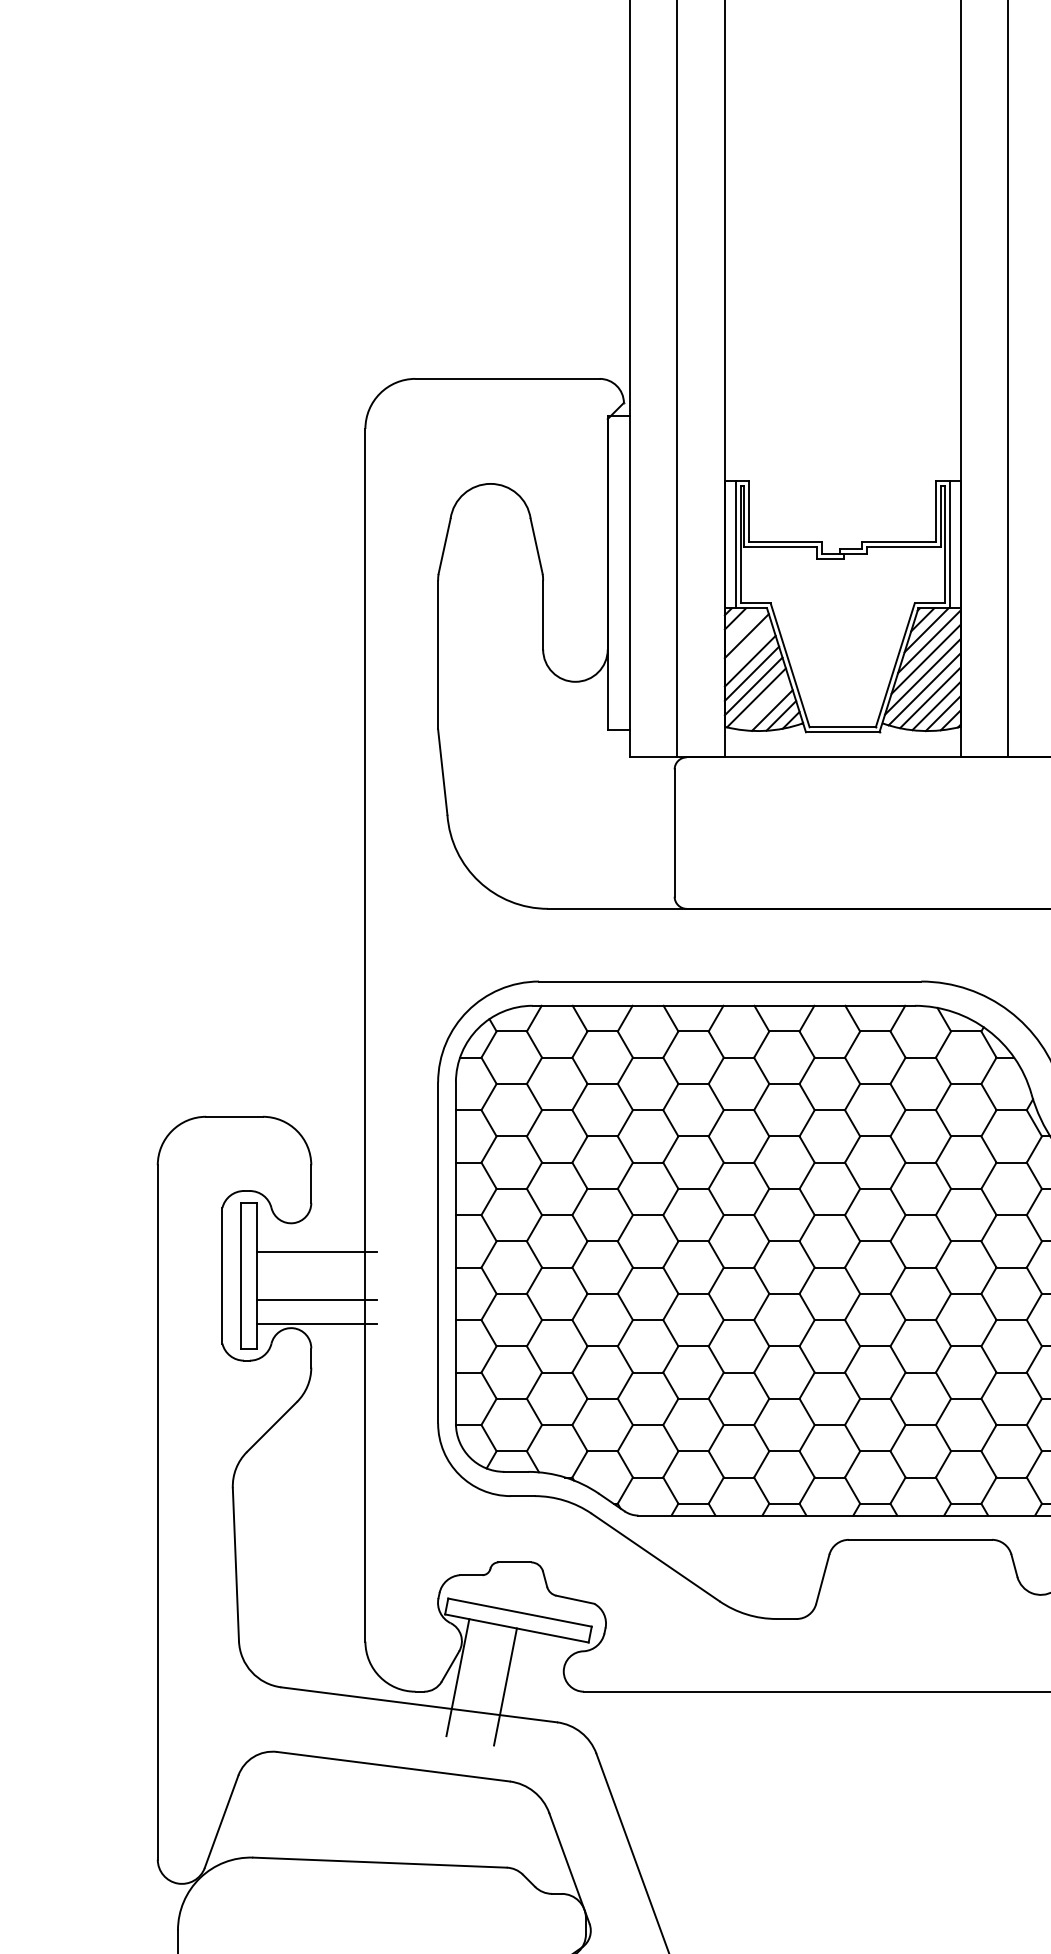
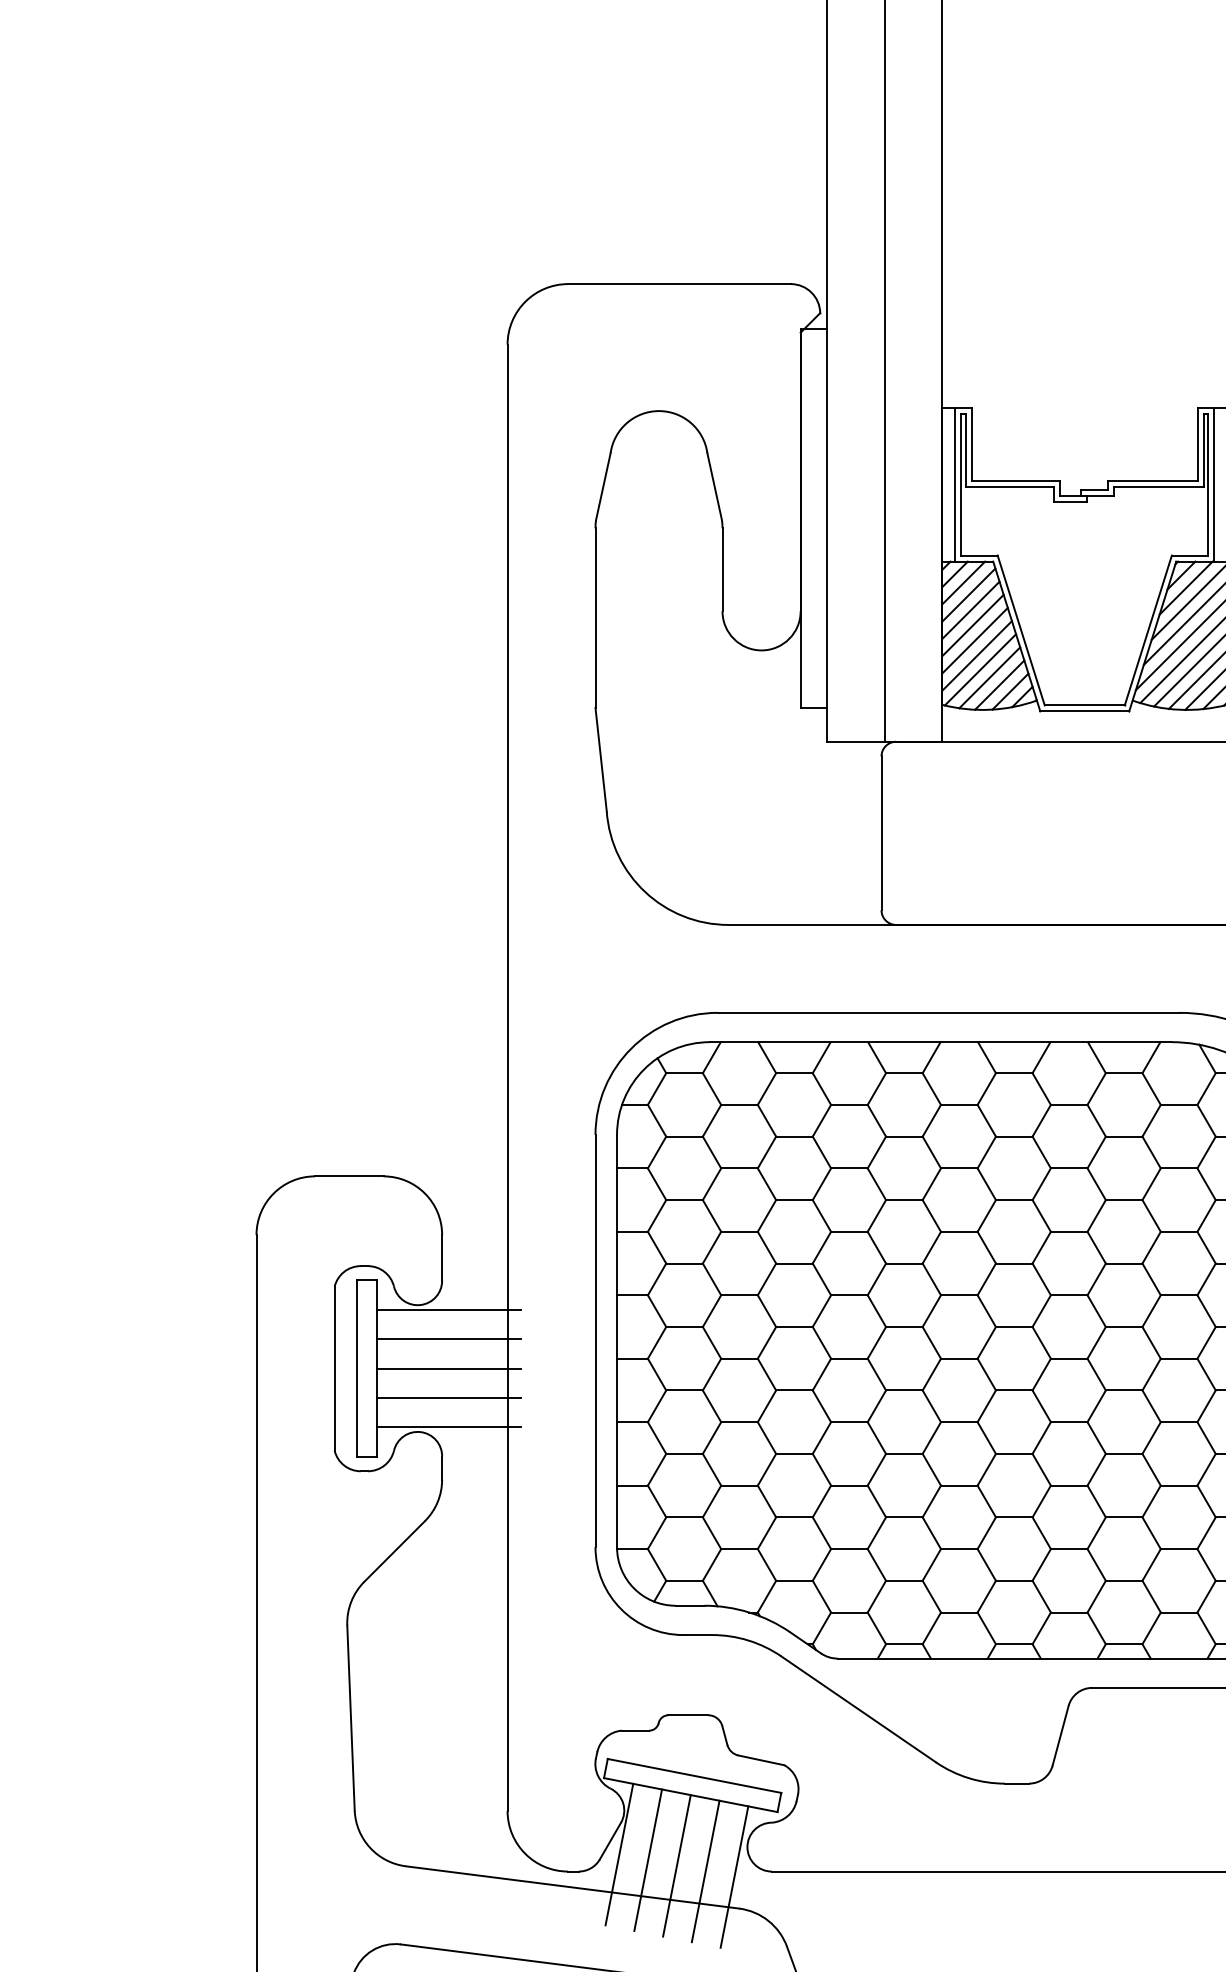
line: (742, 625) -> (963, 582), added
line: (748, 648) -> (970, 610), added
line: (764, 704) -> (990, 677), added
line: (316, 1227) -> (448, 1310), added
line: (316, 1275) -> (448, 1368), added
line: (481, 1681) -> (647, 1859), added
line: (528, 1691) -> (704, 1871), added
line: (552, 1695) -> (733, 1876), added

